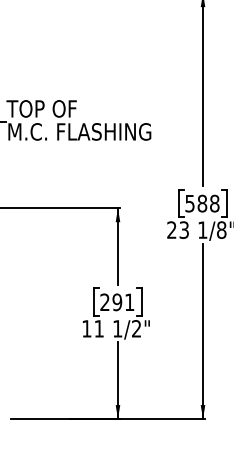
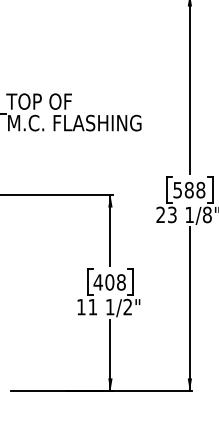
text: (116, 302) -> (109, 282), 291 -> 408

